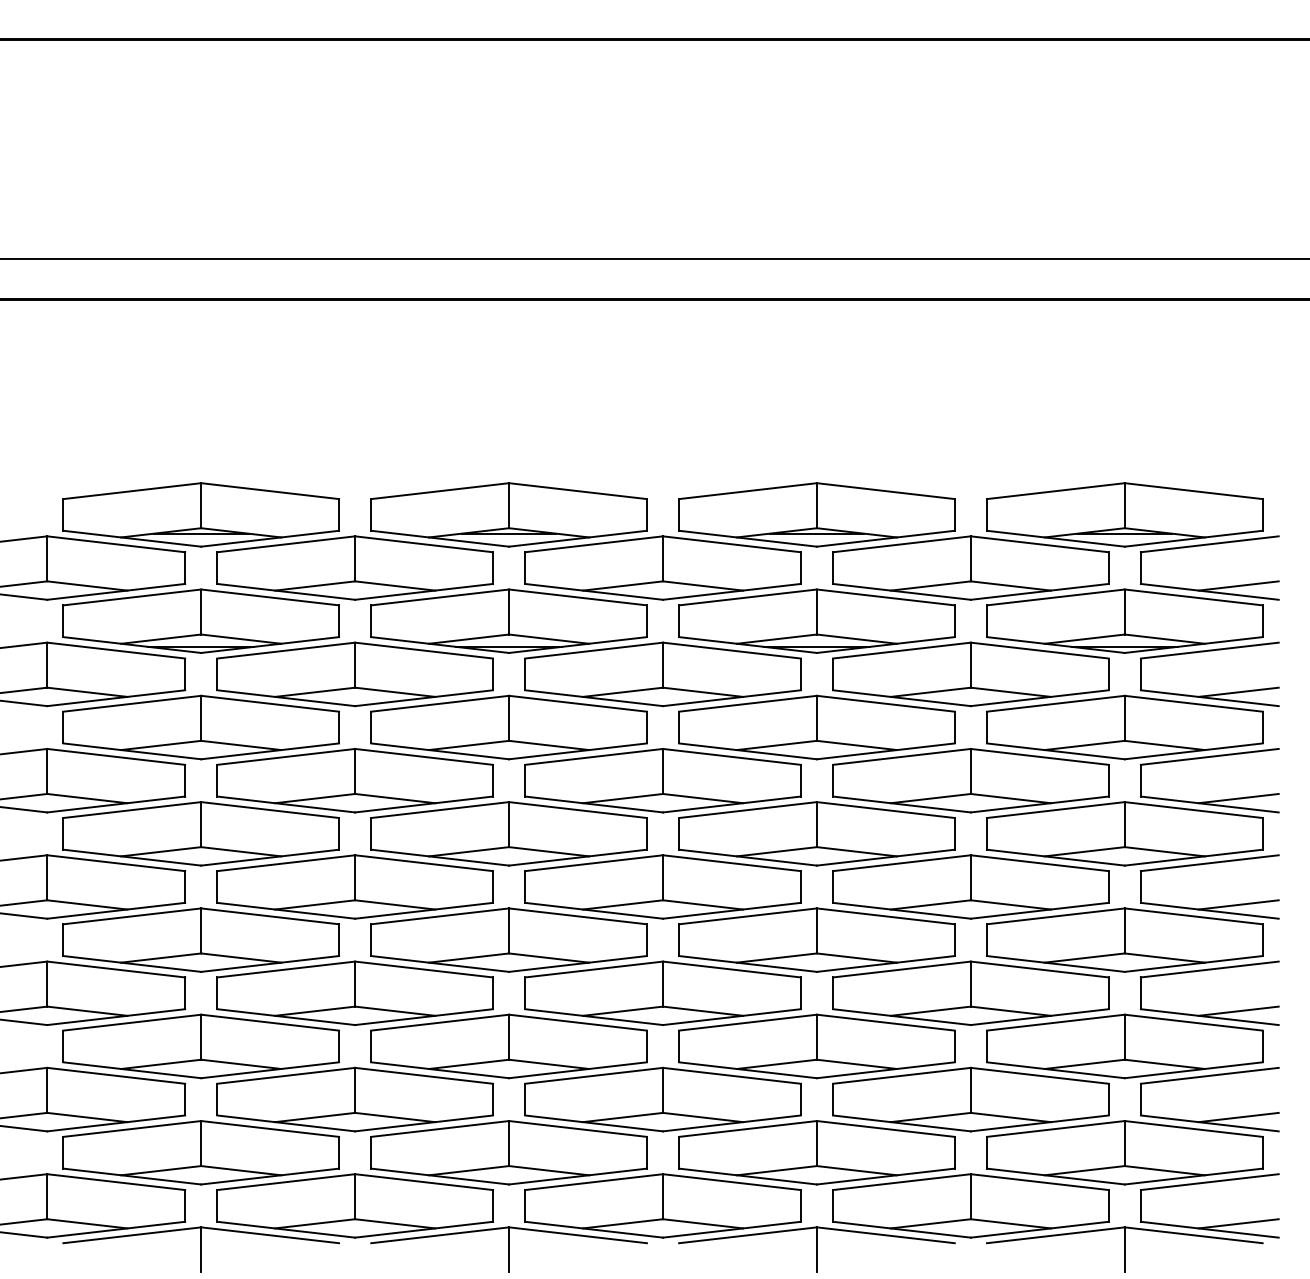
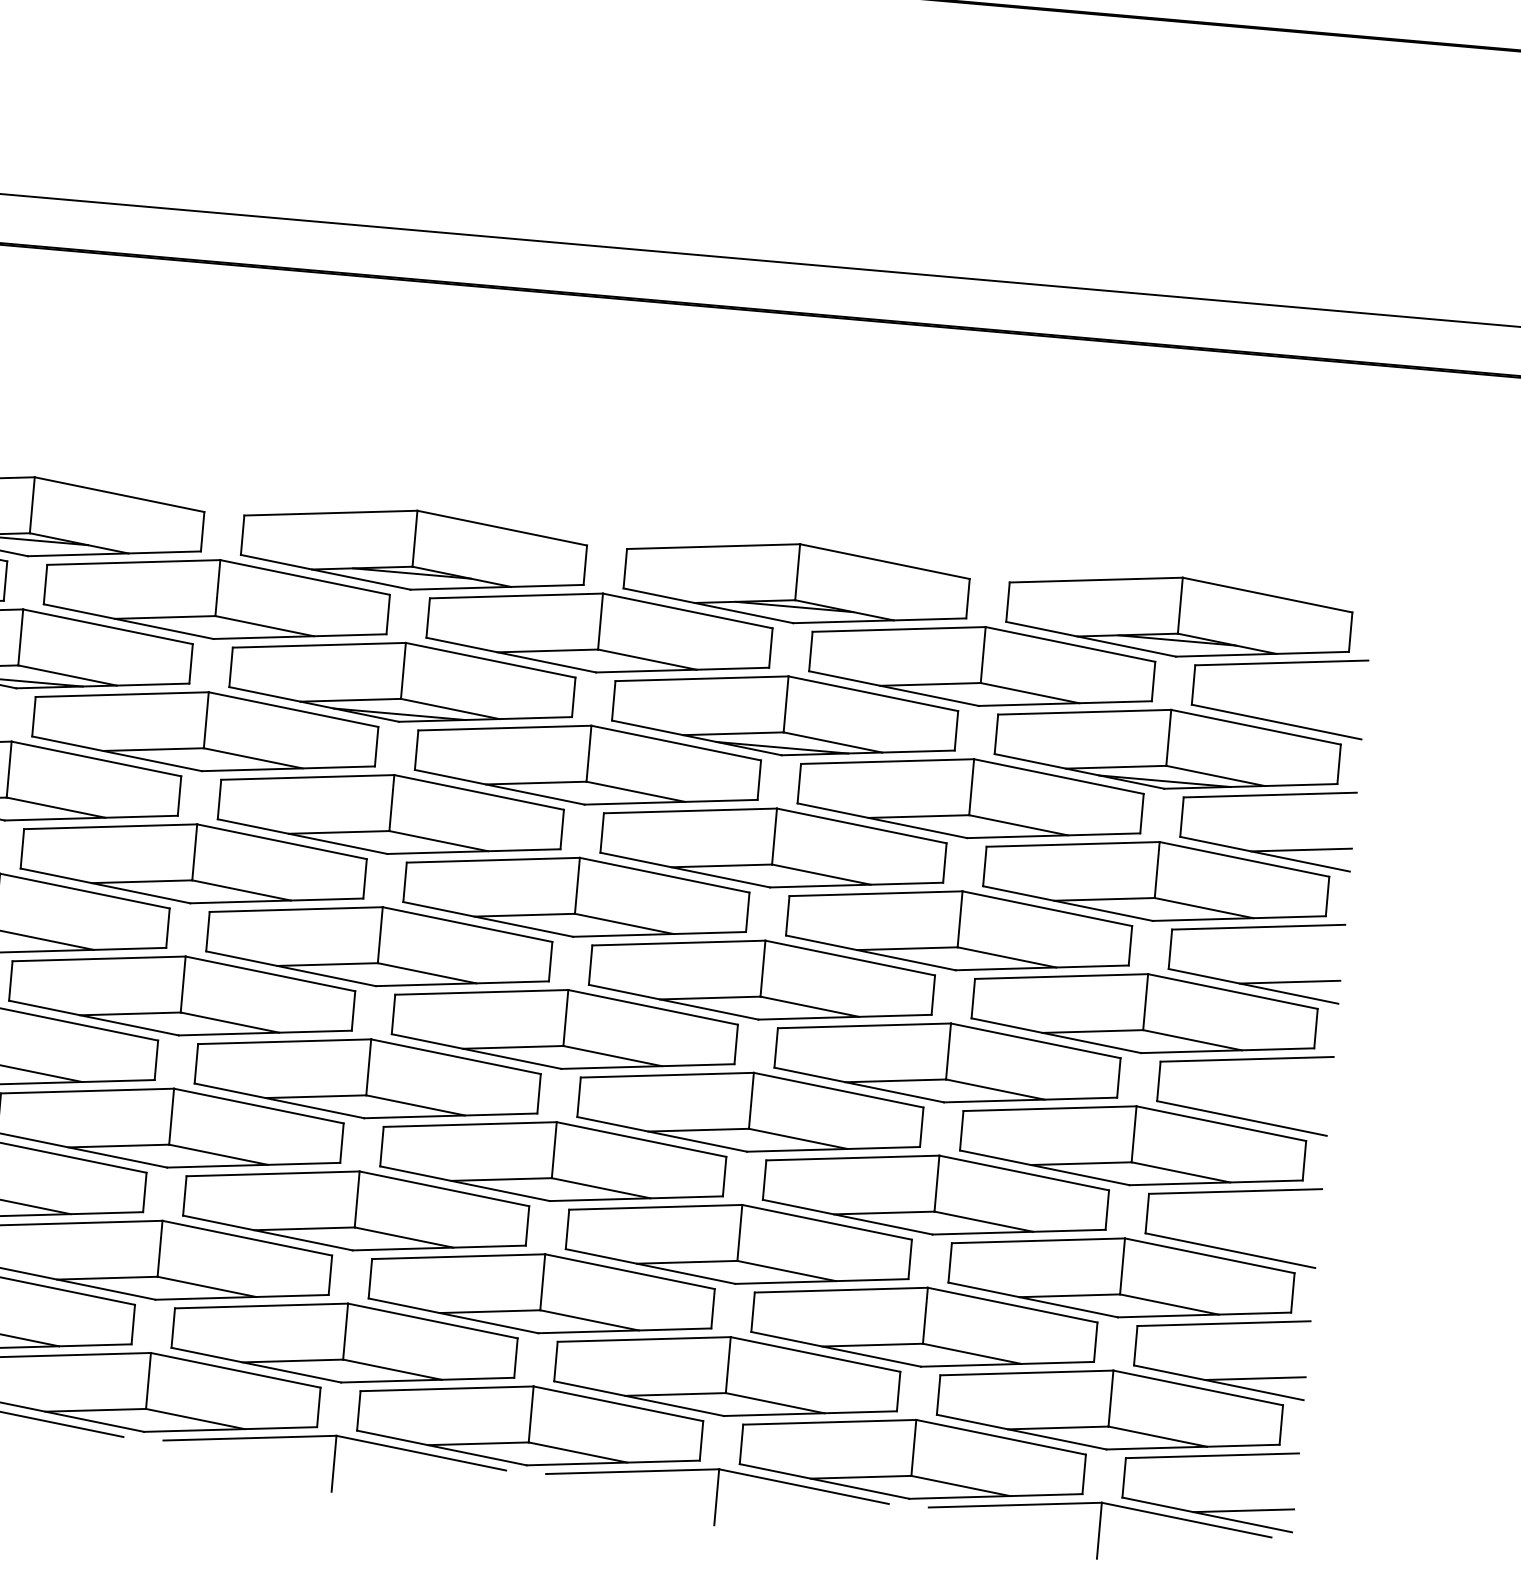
line: (1238, 585) -> (1313, 717), removed
line: (1238, 904) -> (1278, 1113), removed
line: (1238, 1010) -> (1266, 1245), removed

